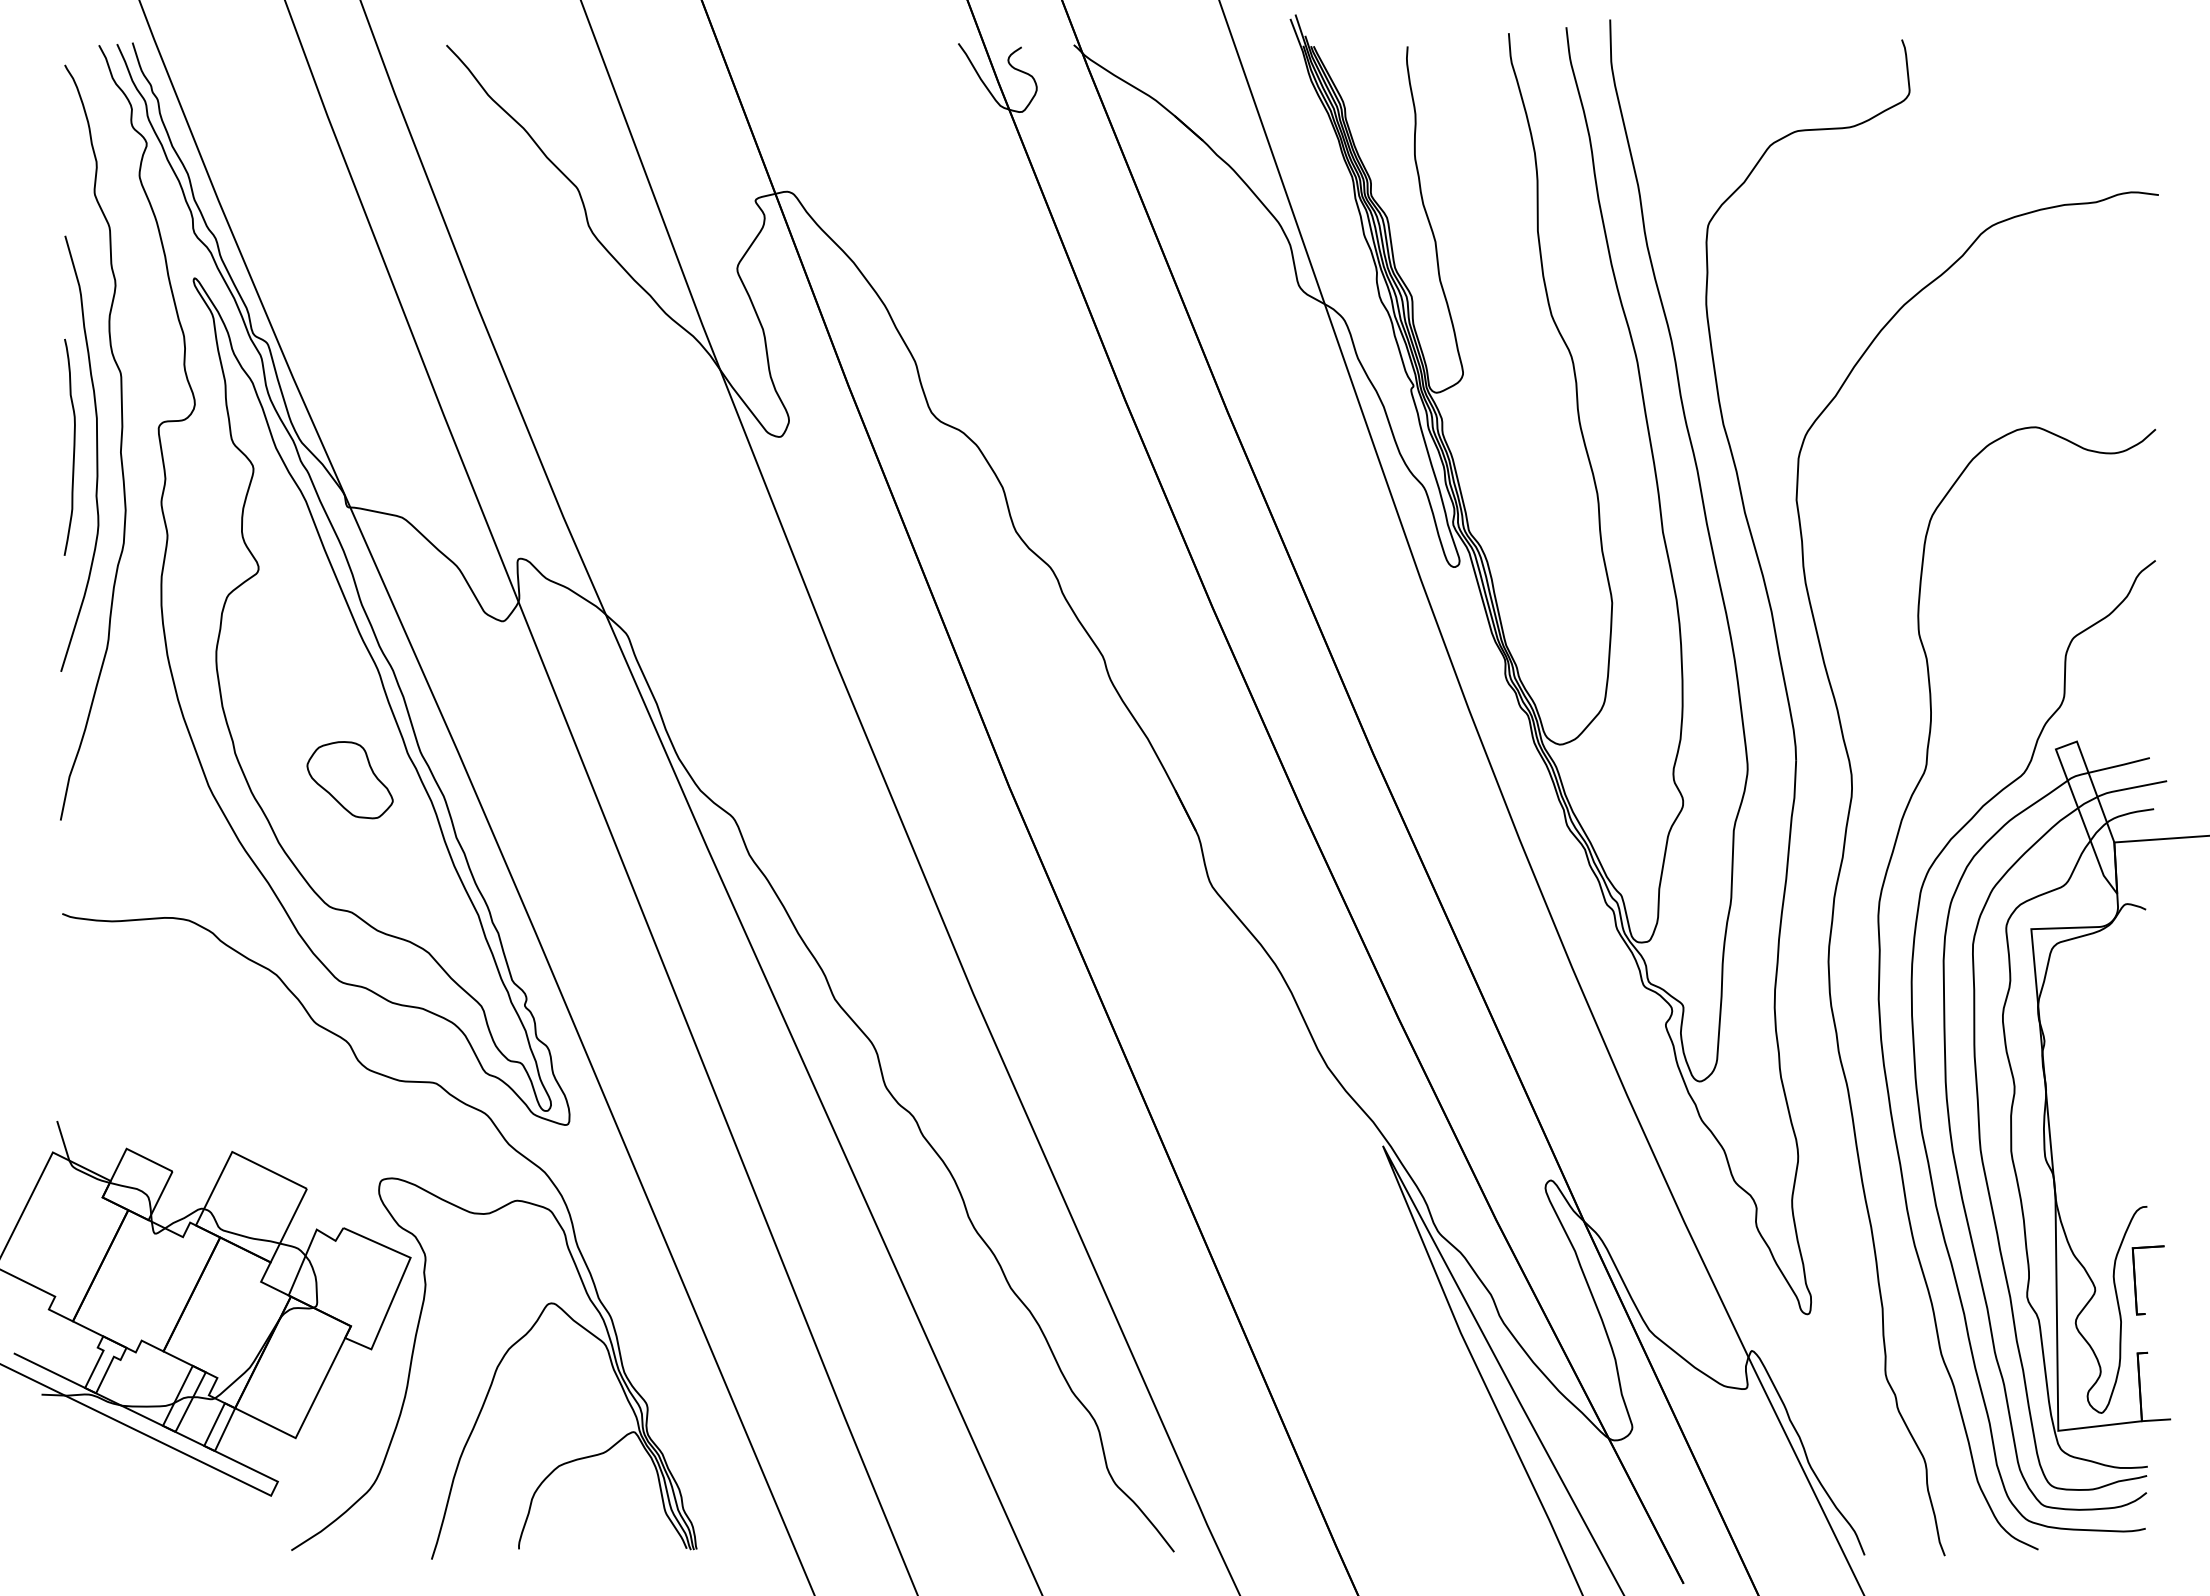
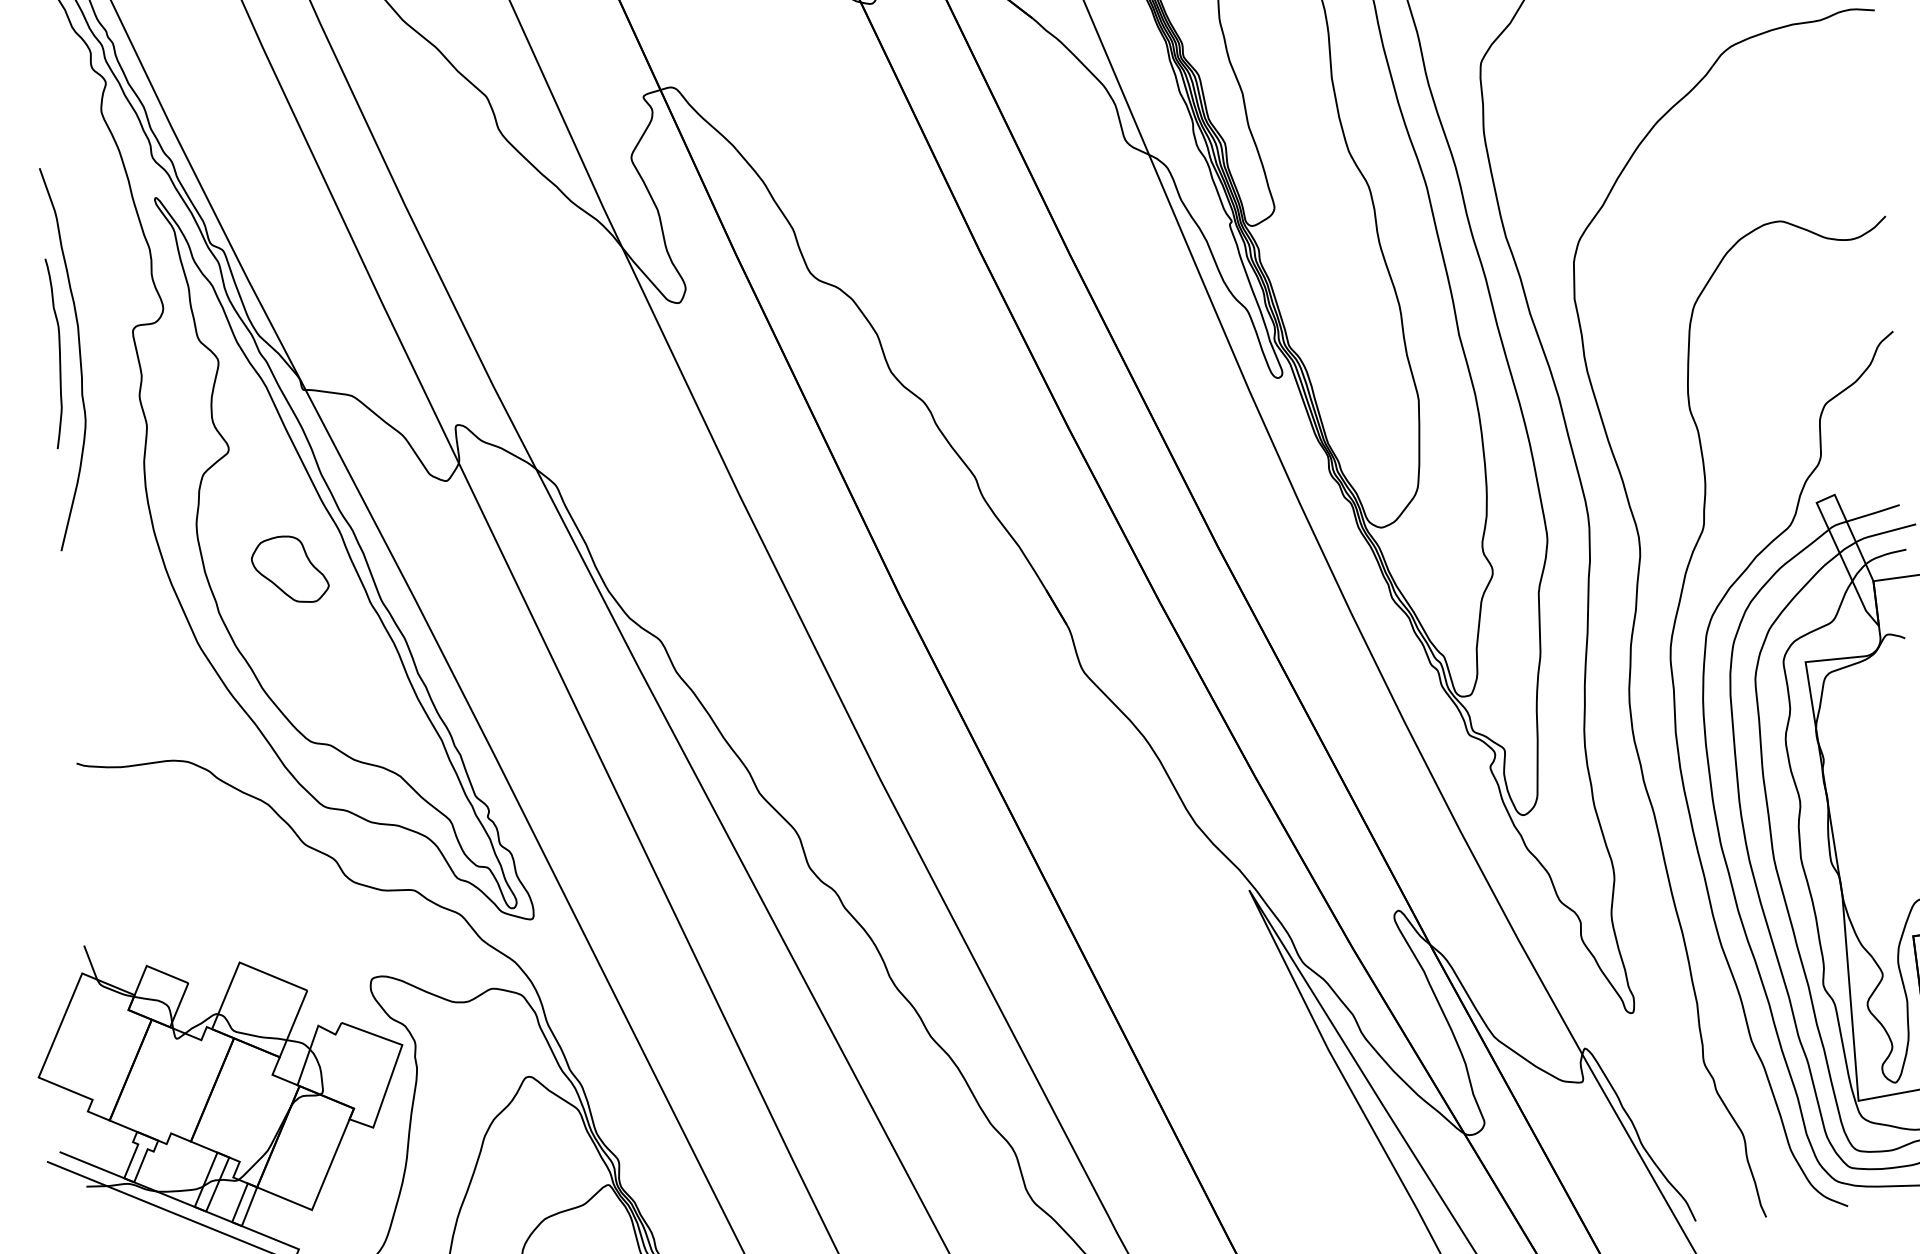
curve: (120, 442) -> (100, 346), removed
part: (349, 780) -> (289, 570), moved

